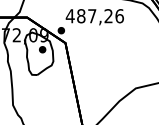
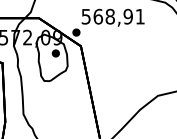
text: (95, 15) -> (113, 16), 487,26 -> 568,91

